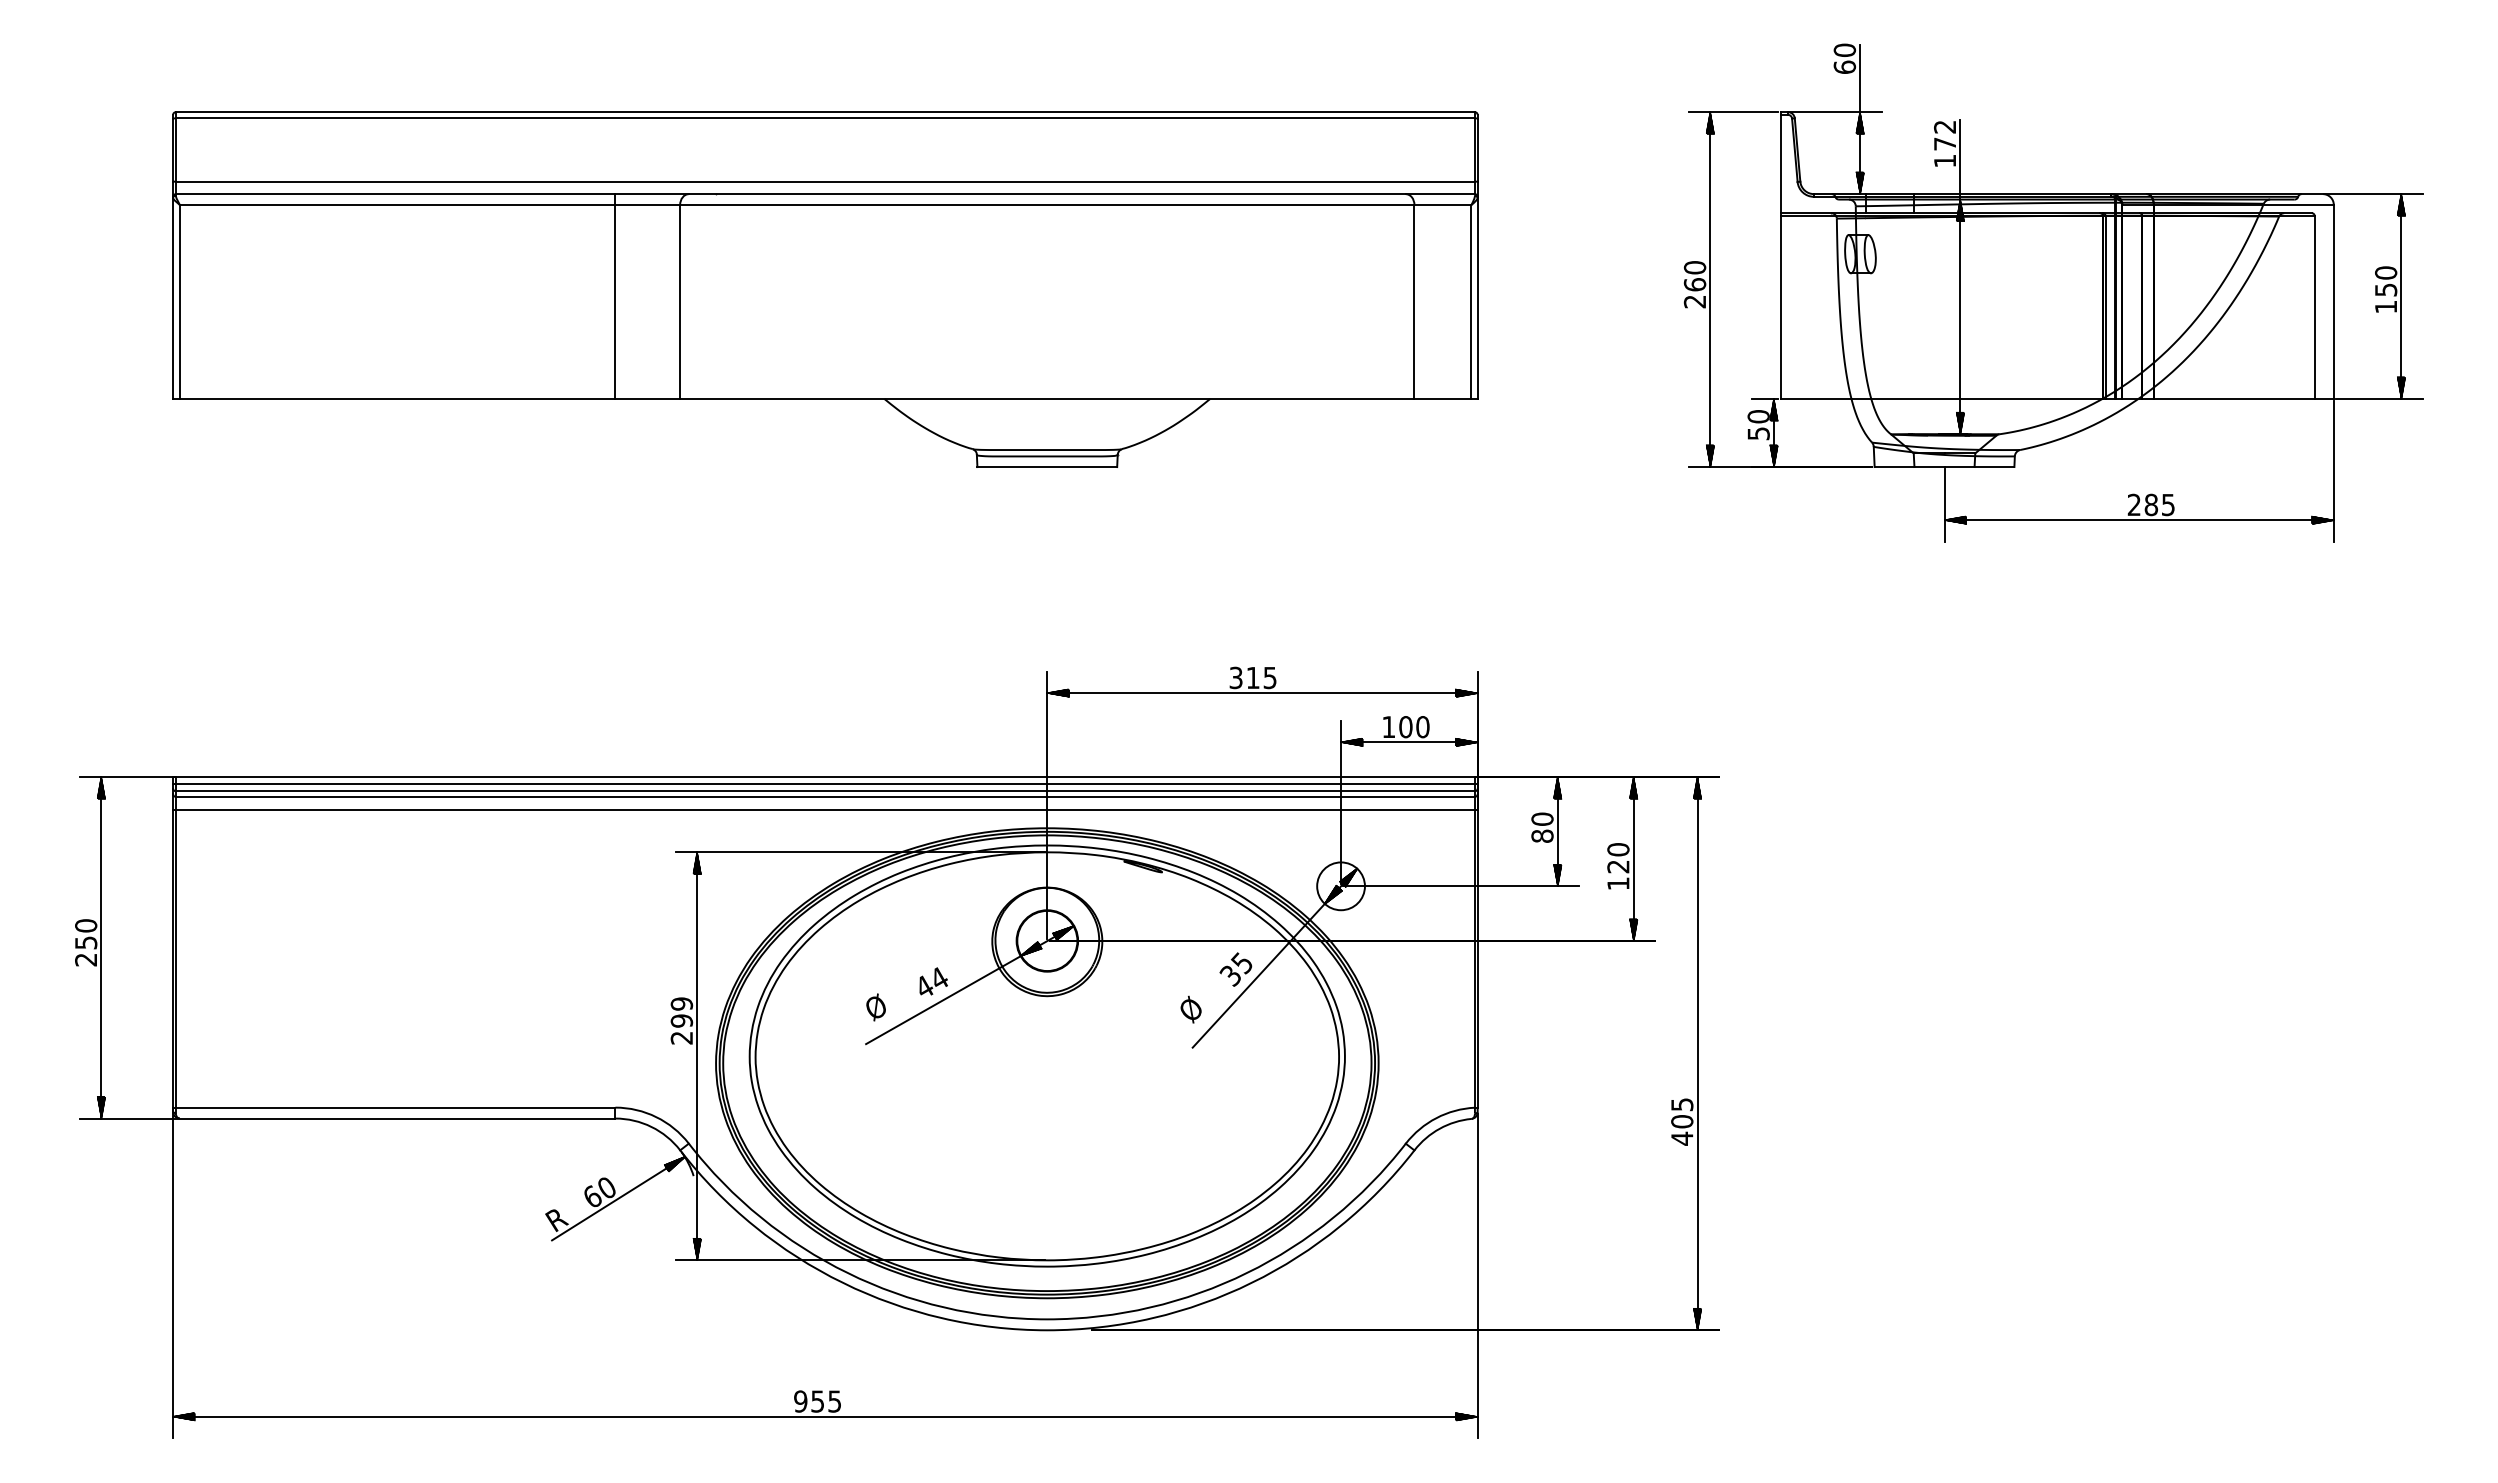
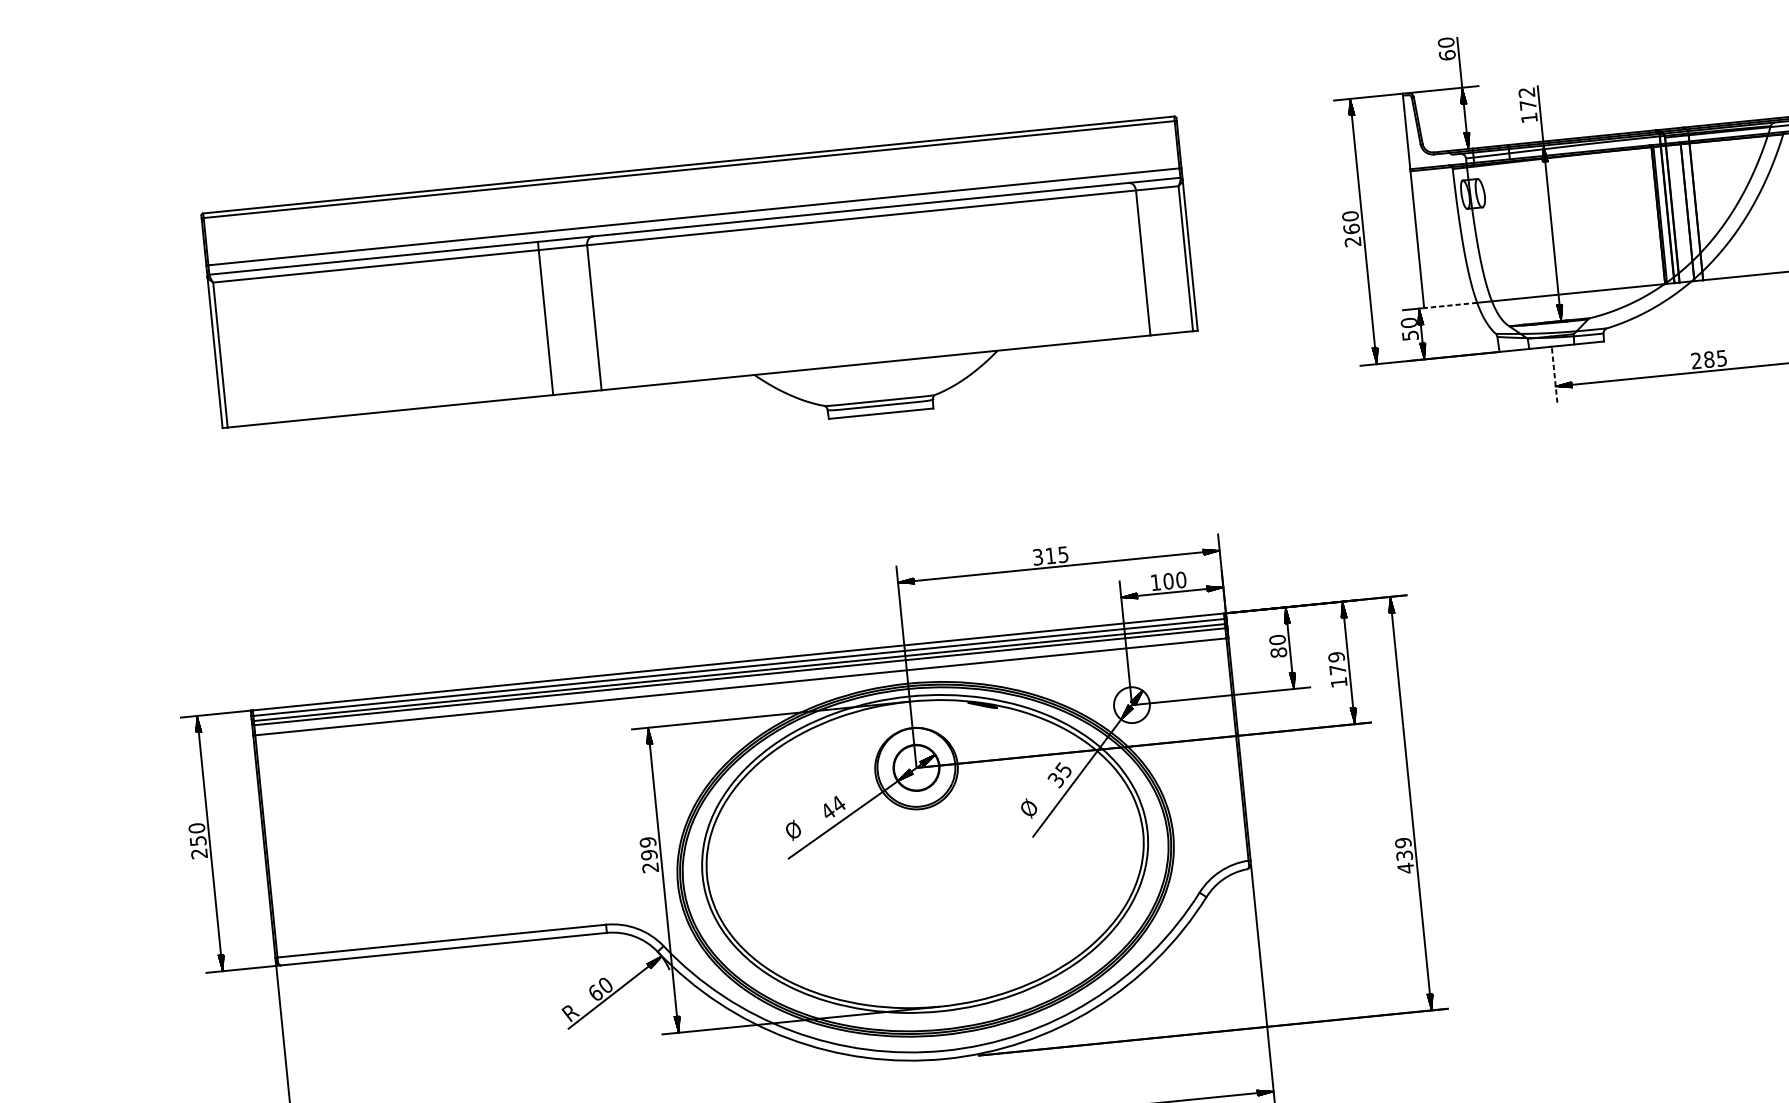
line: (1815, 399) -> (1450, 305), solid -> dashed
line: (1944, 506) -> (1554, 376), solid -> dashed
text: (1618, 858) -> (1337, 663), 120 -> 179
text: (1682, 1113) -> (1404, 849), 405 -> 439

